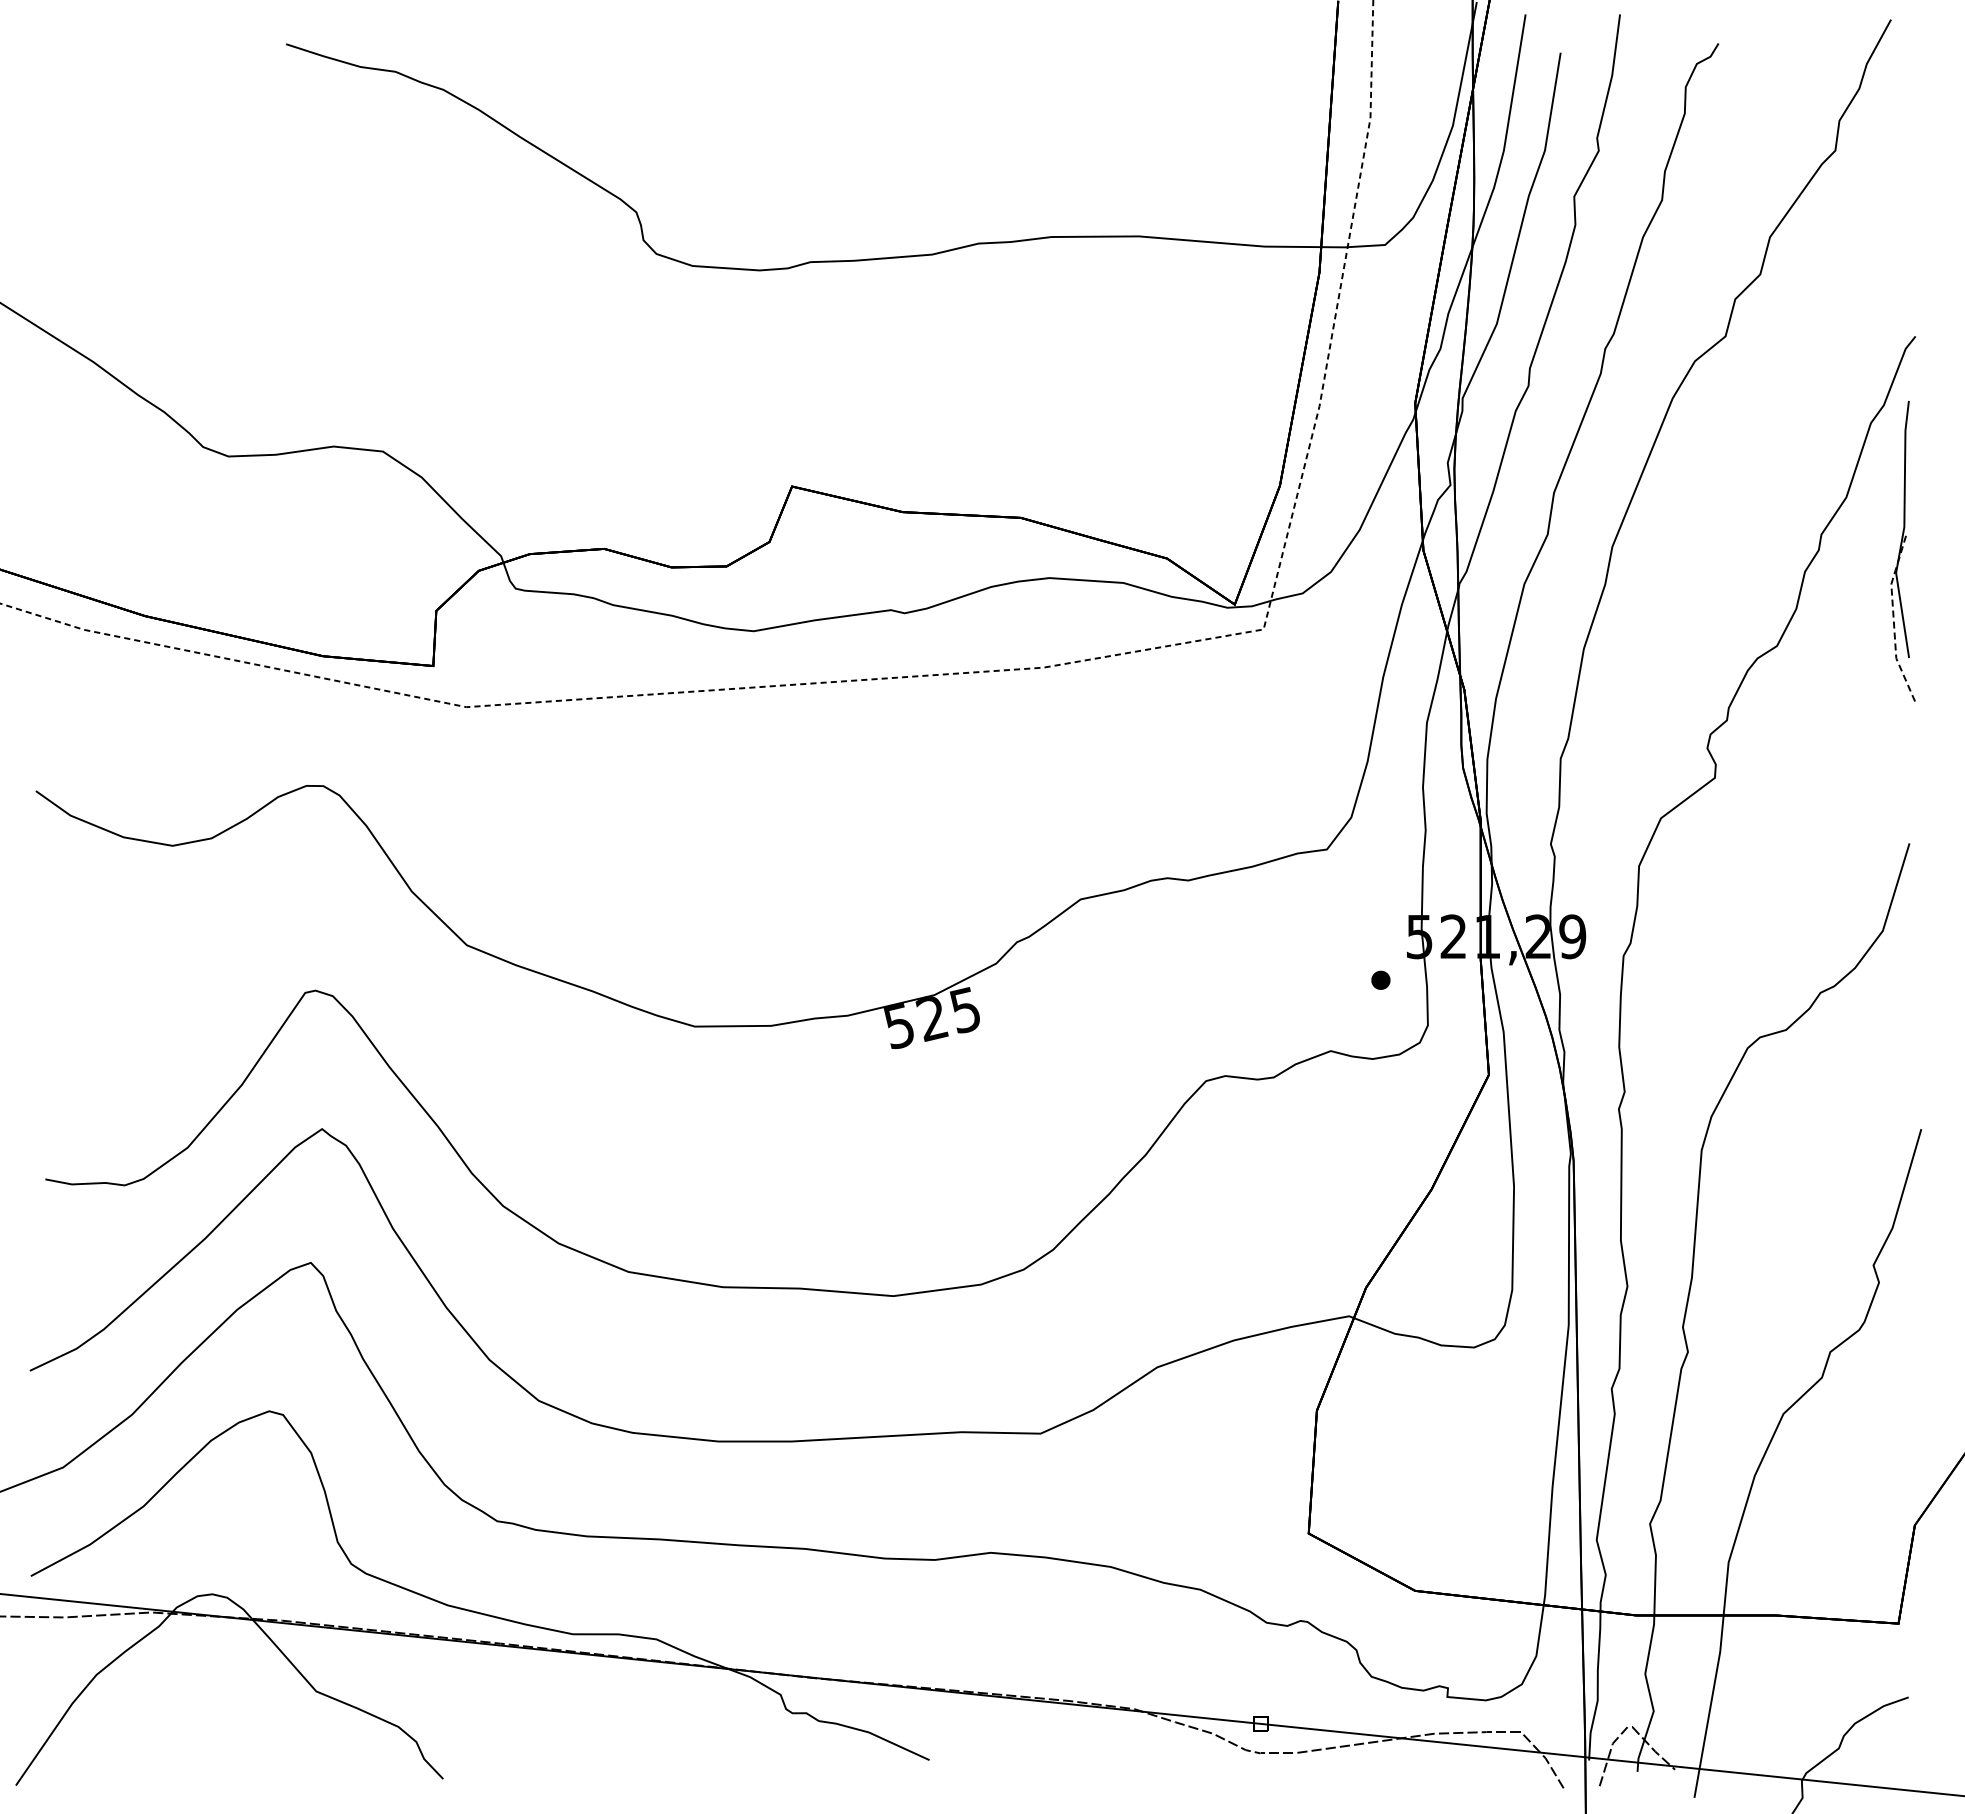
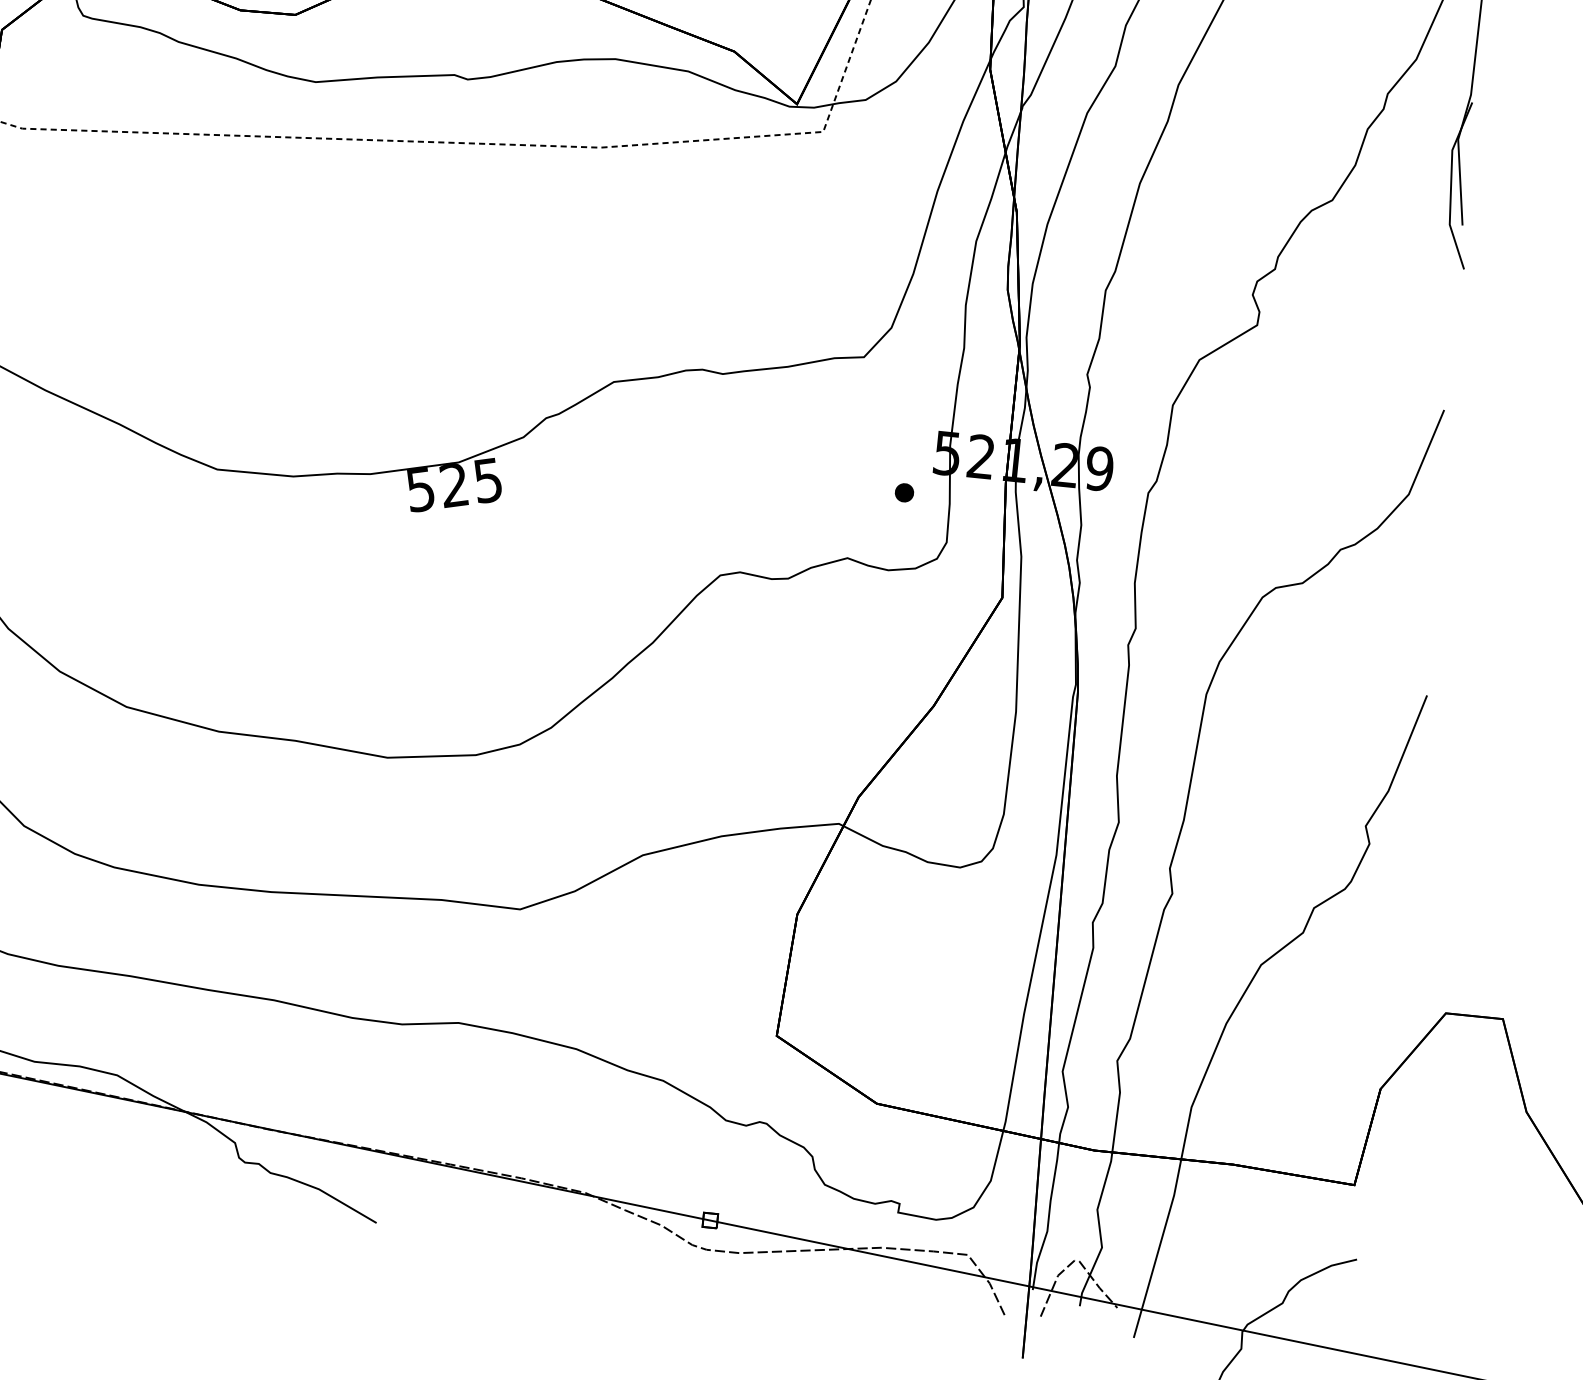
line: (1893, 618) -> (1451, 184), dashed -> solid

